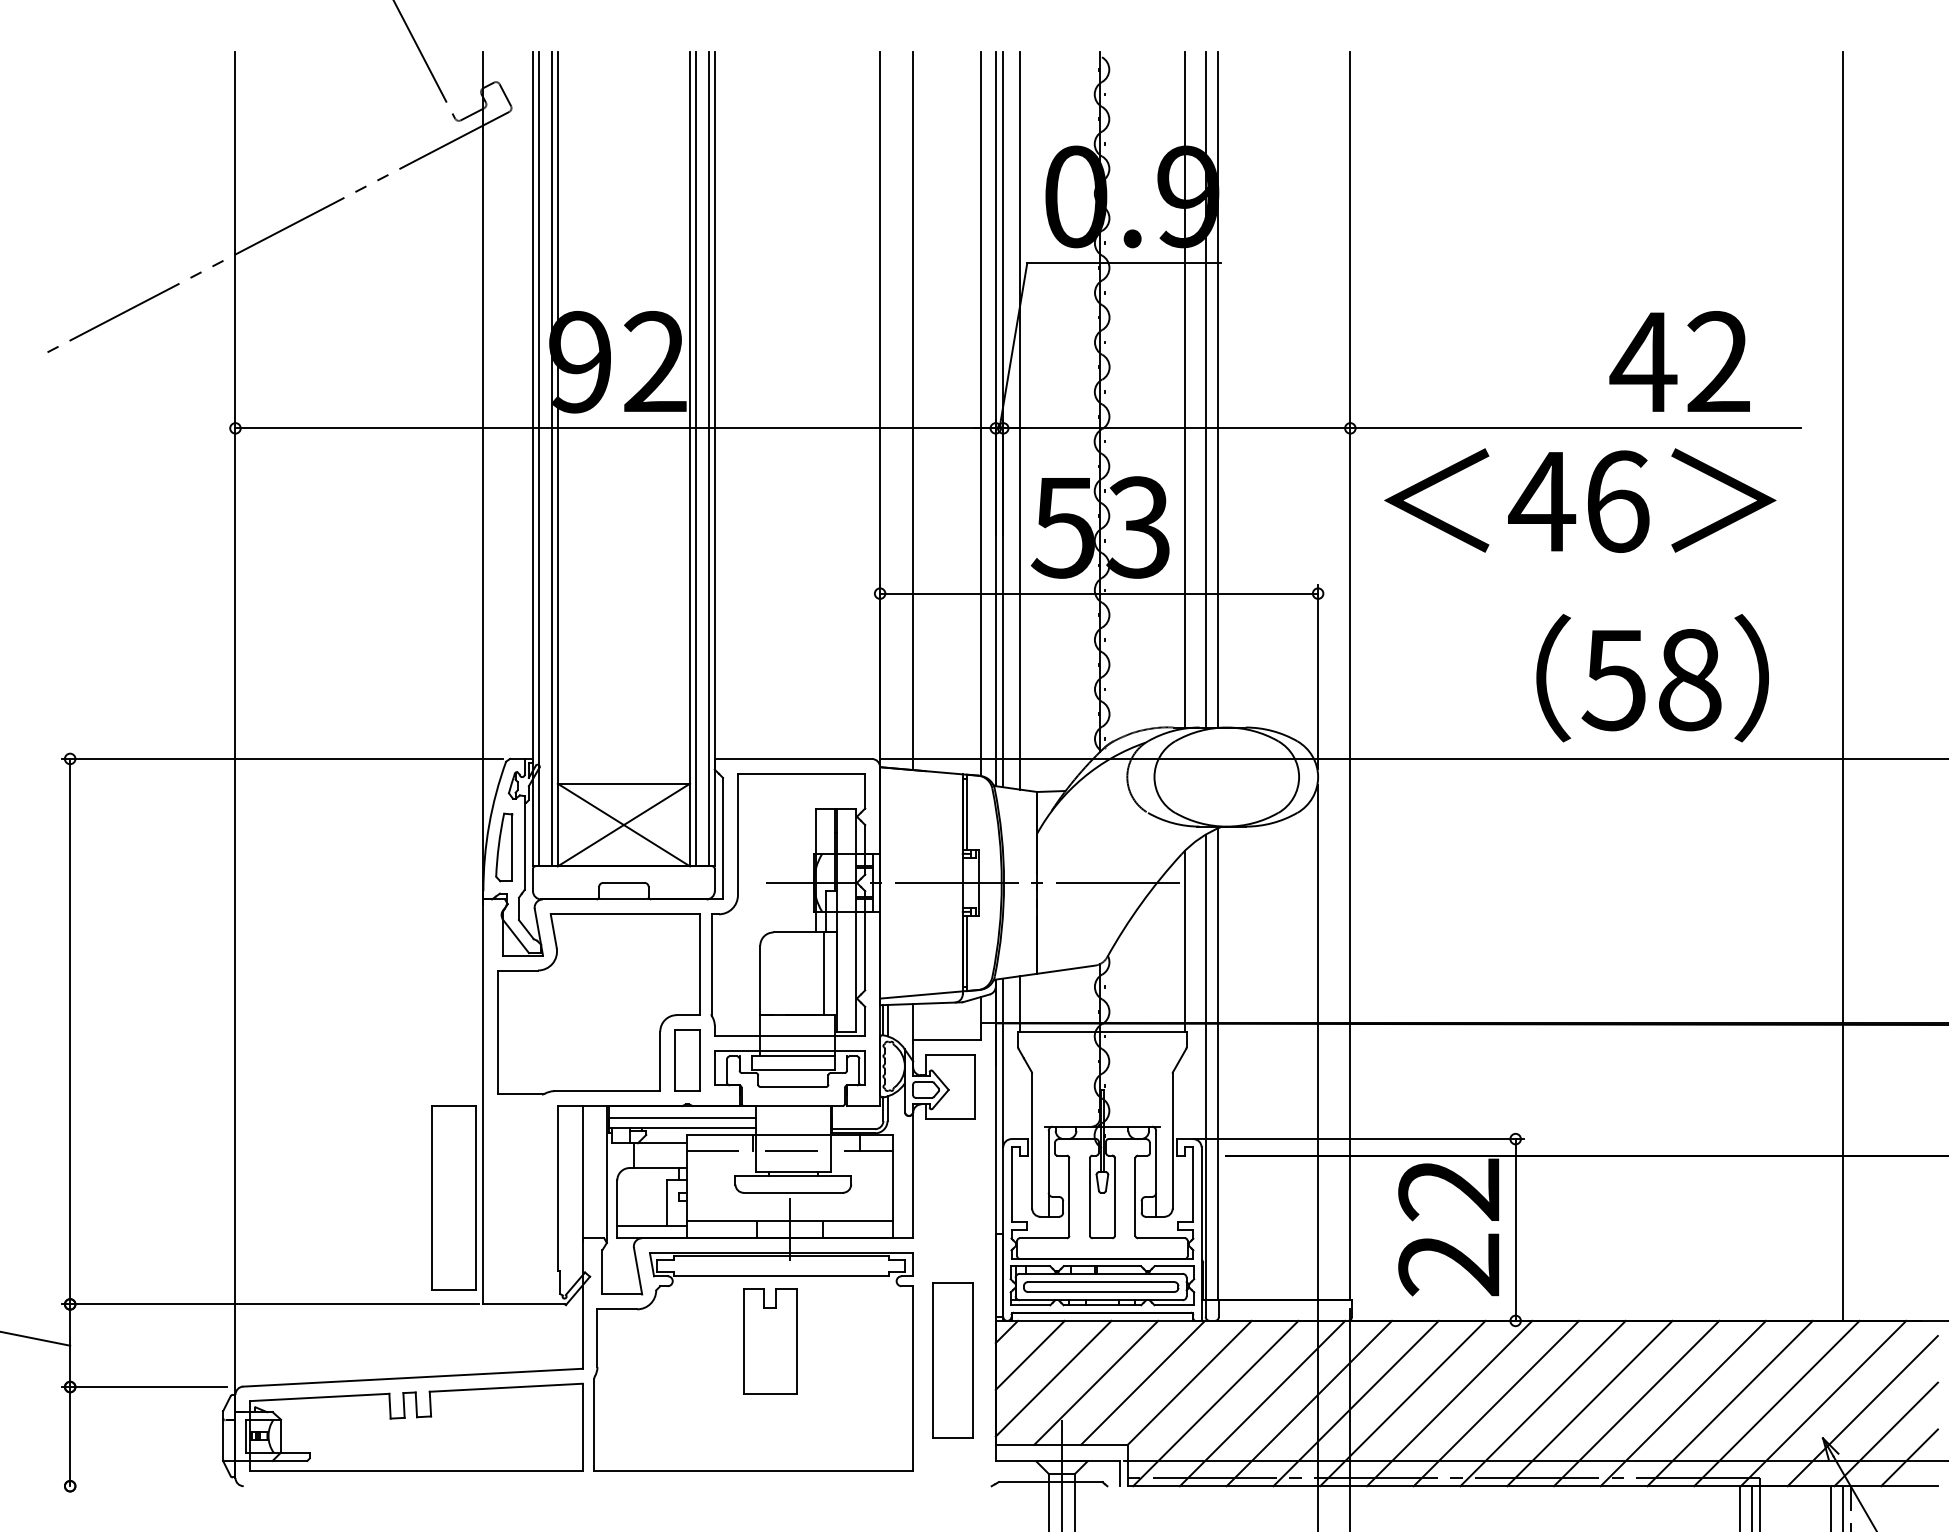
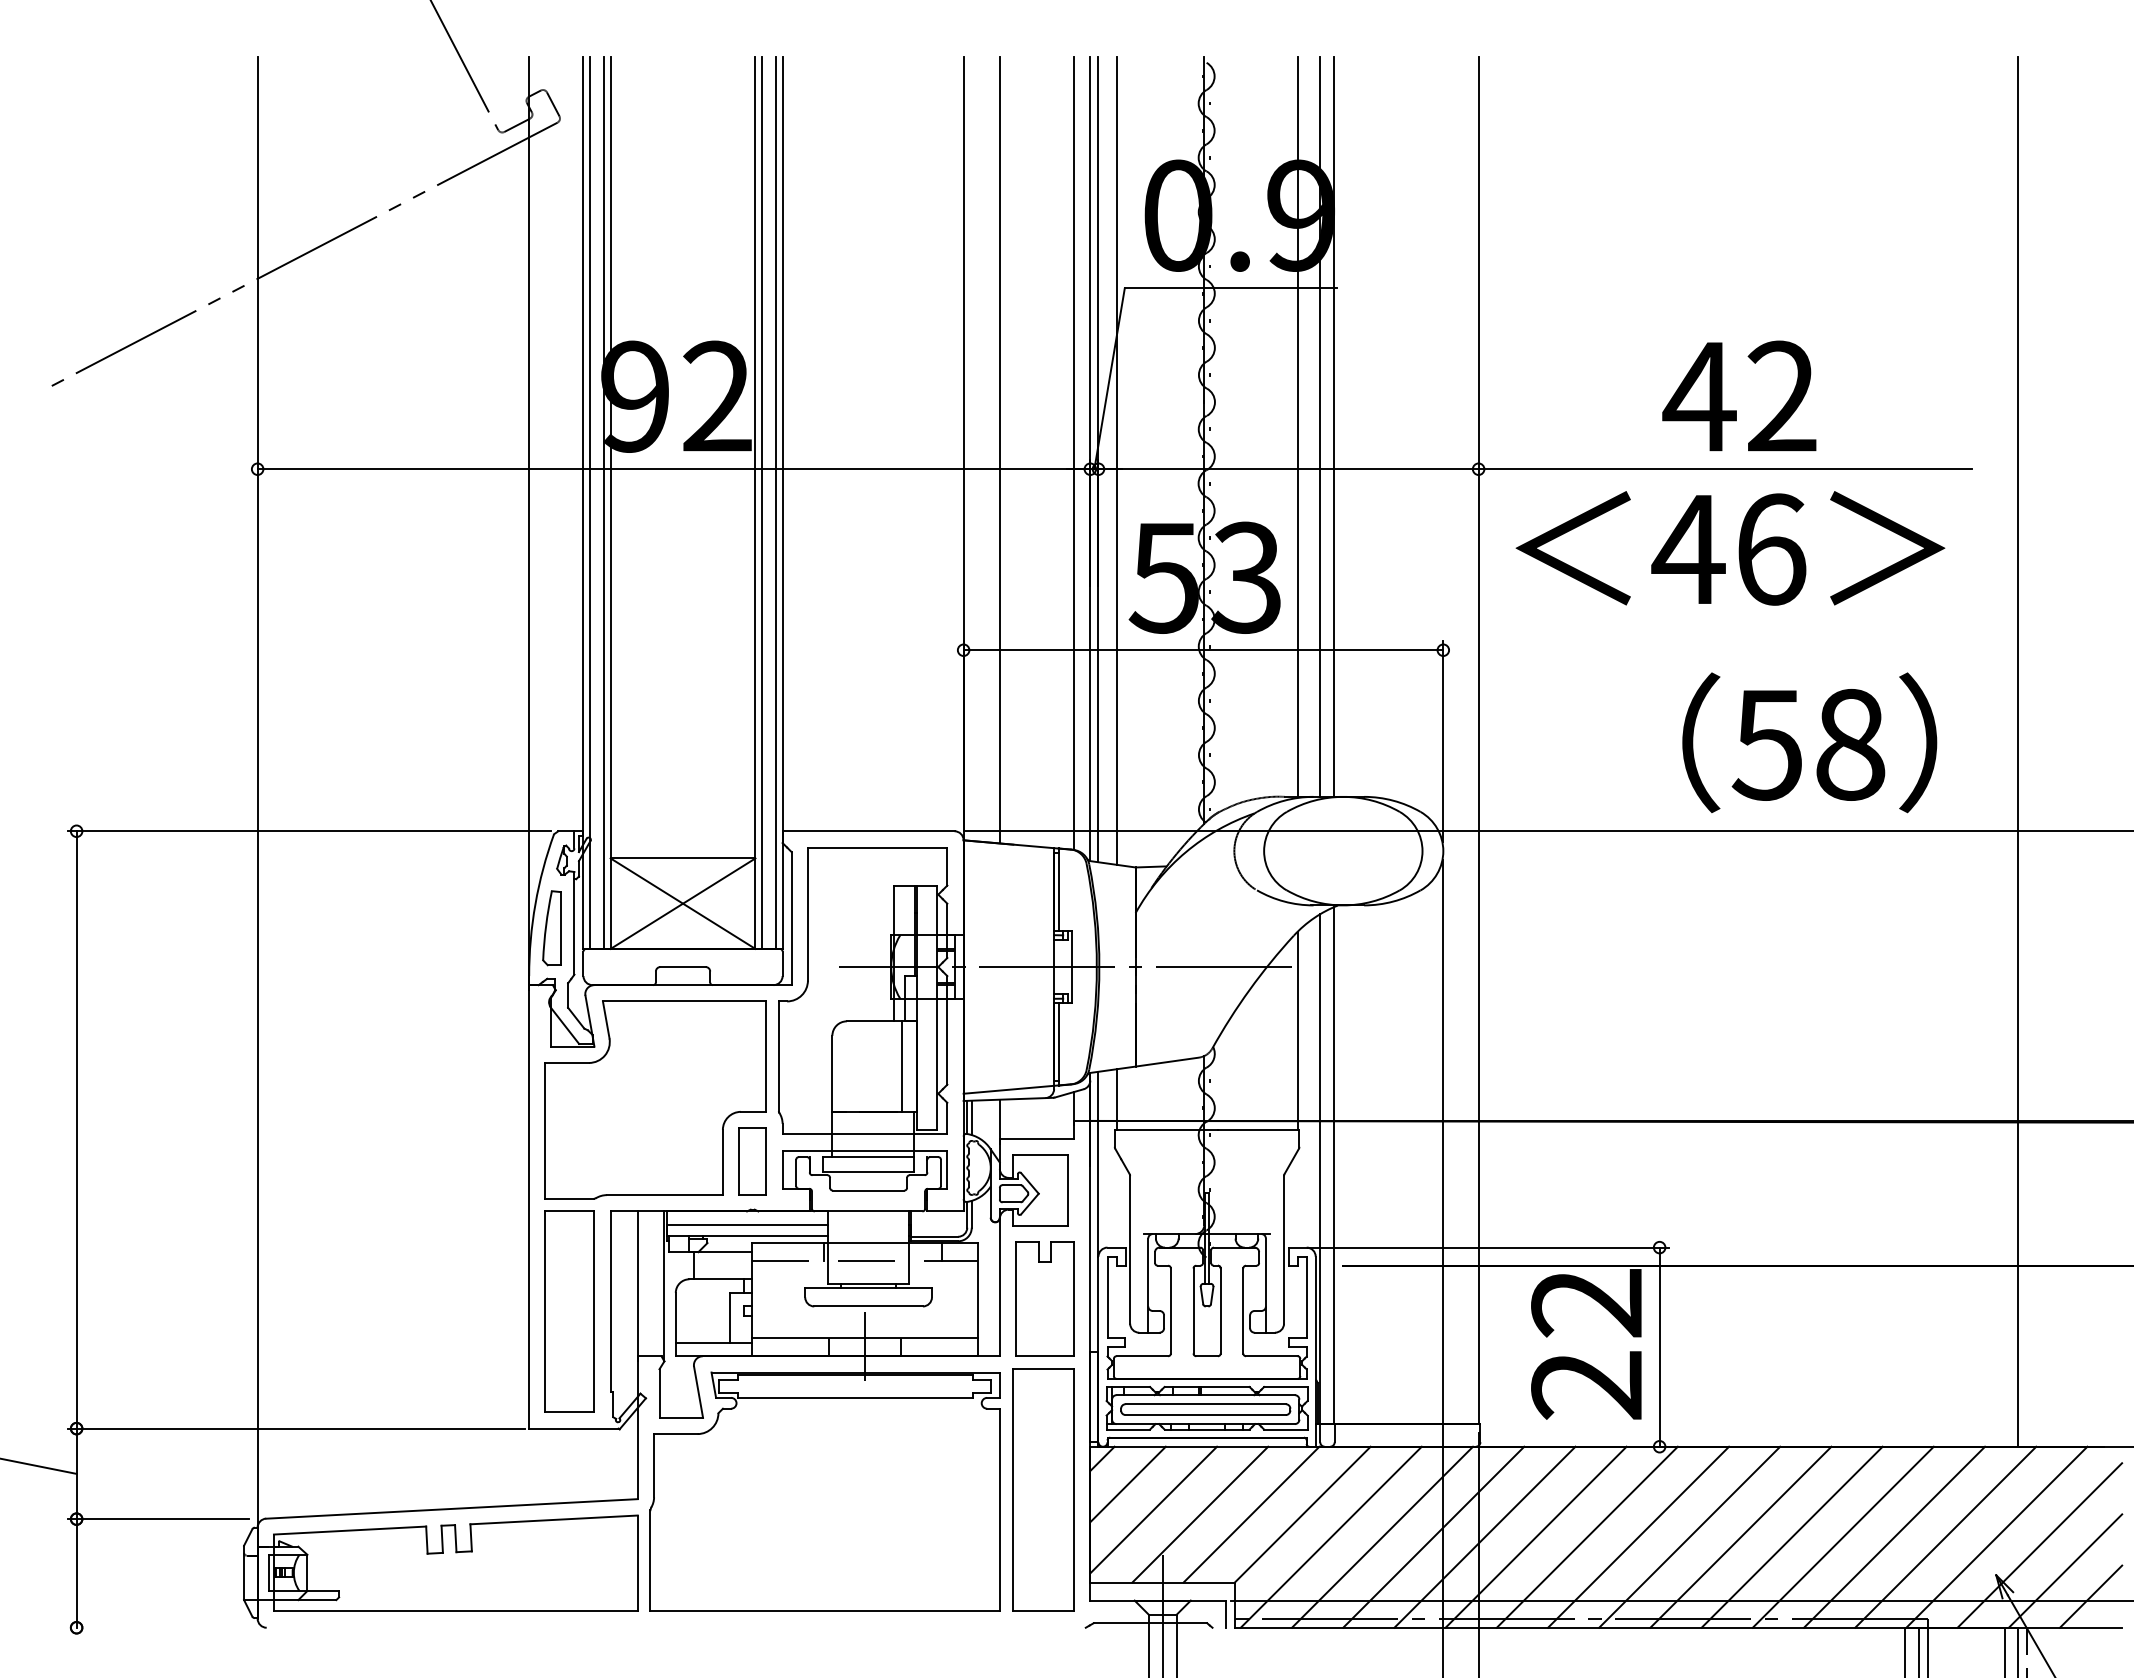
text: (1679, 361) -> (1739, 395), moved
part: (453, 1197) -> (569, 1311), moved
part: (769, 1340) -> (1044, 1298), moved
part: (953, 1359) -> (1043, 1489), size x1.43

